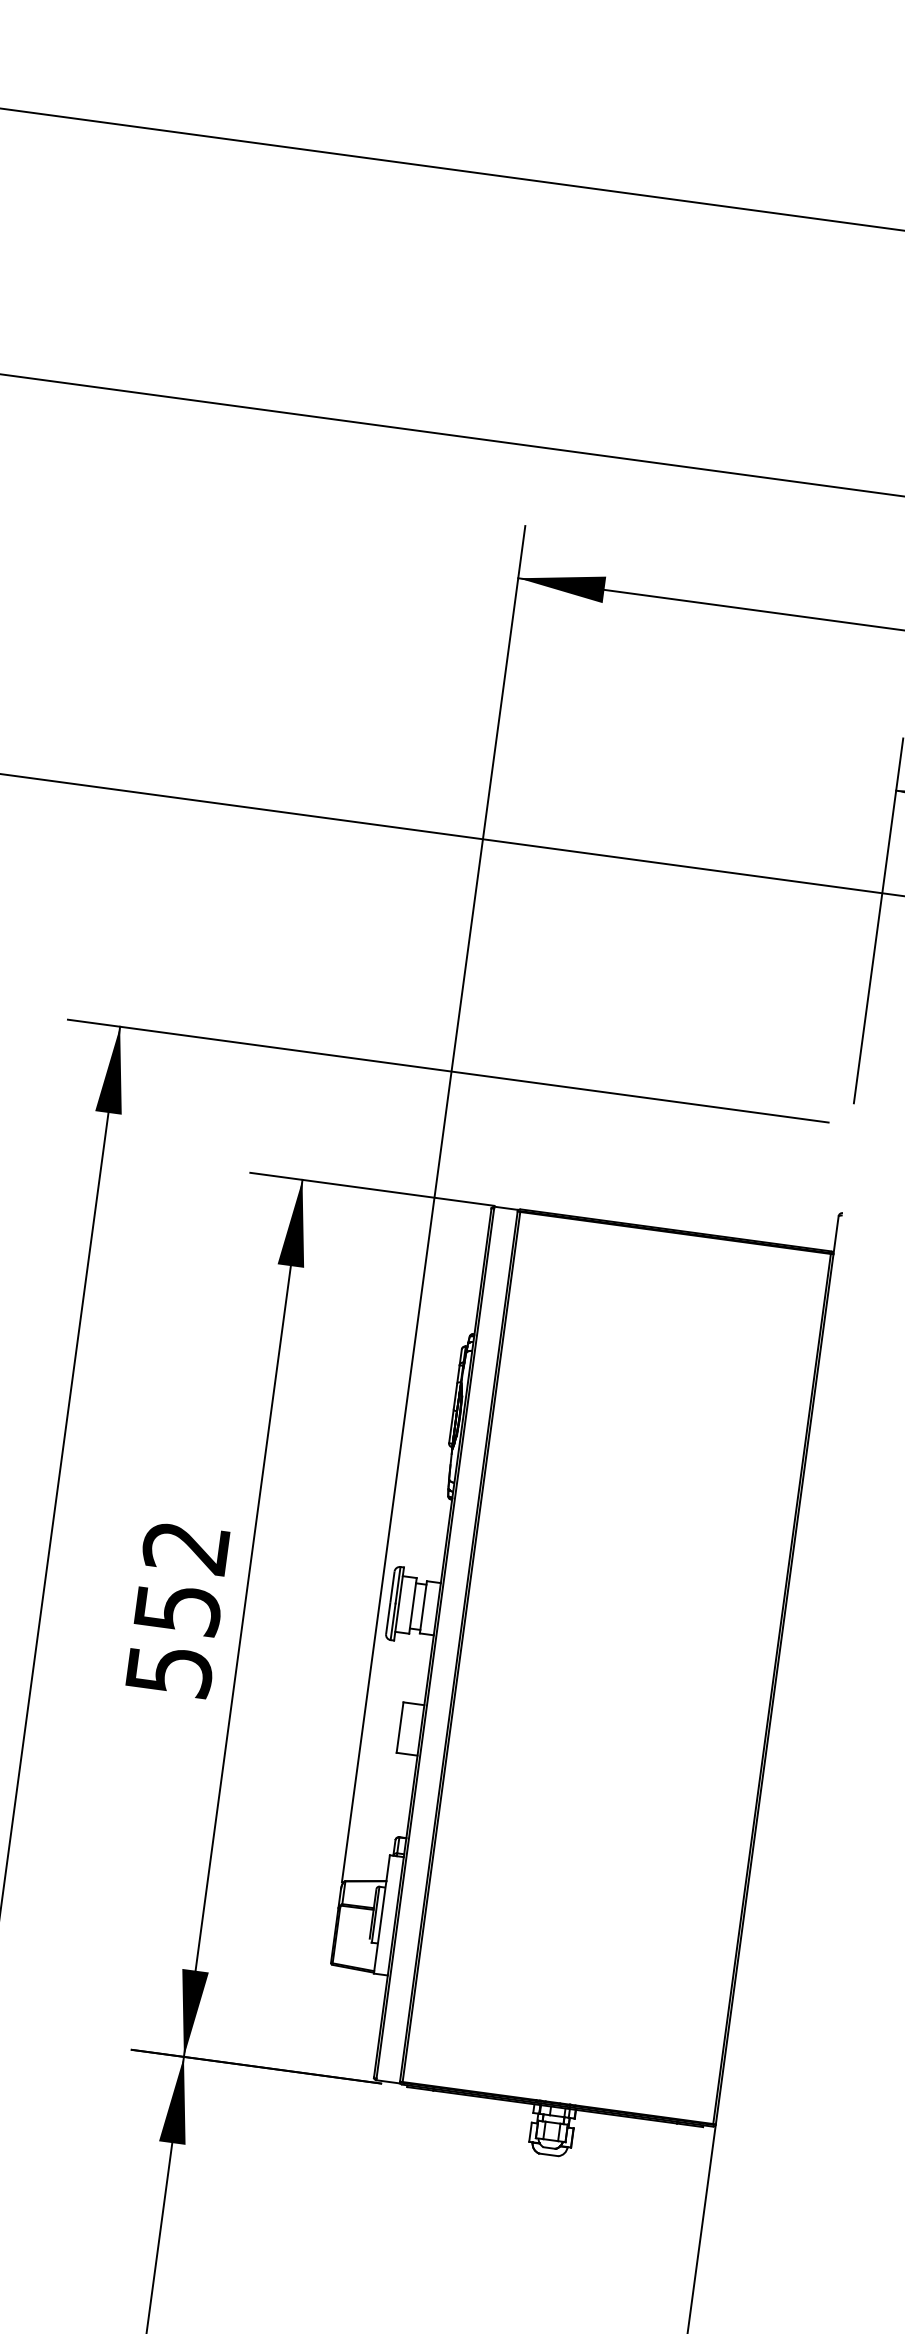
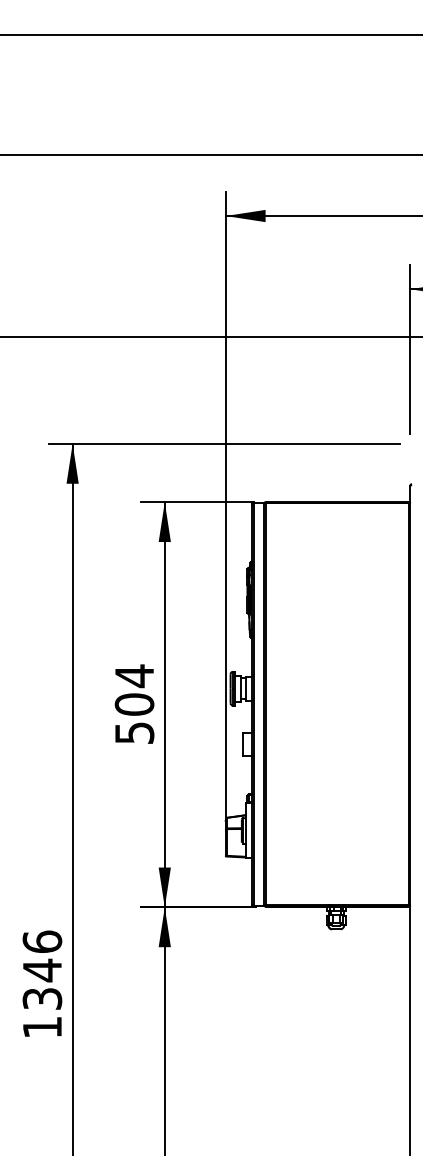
text: (182, 1576) -> (134, 689), 552 -> 504

